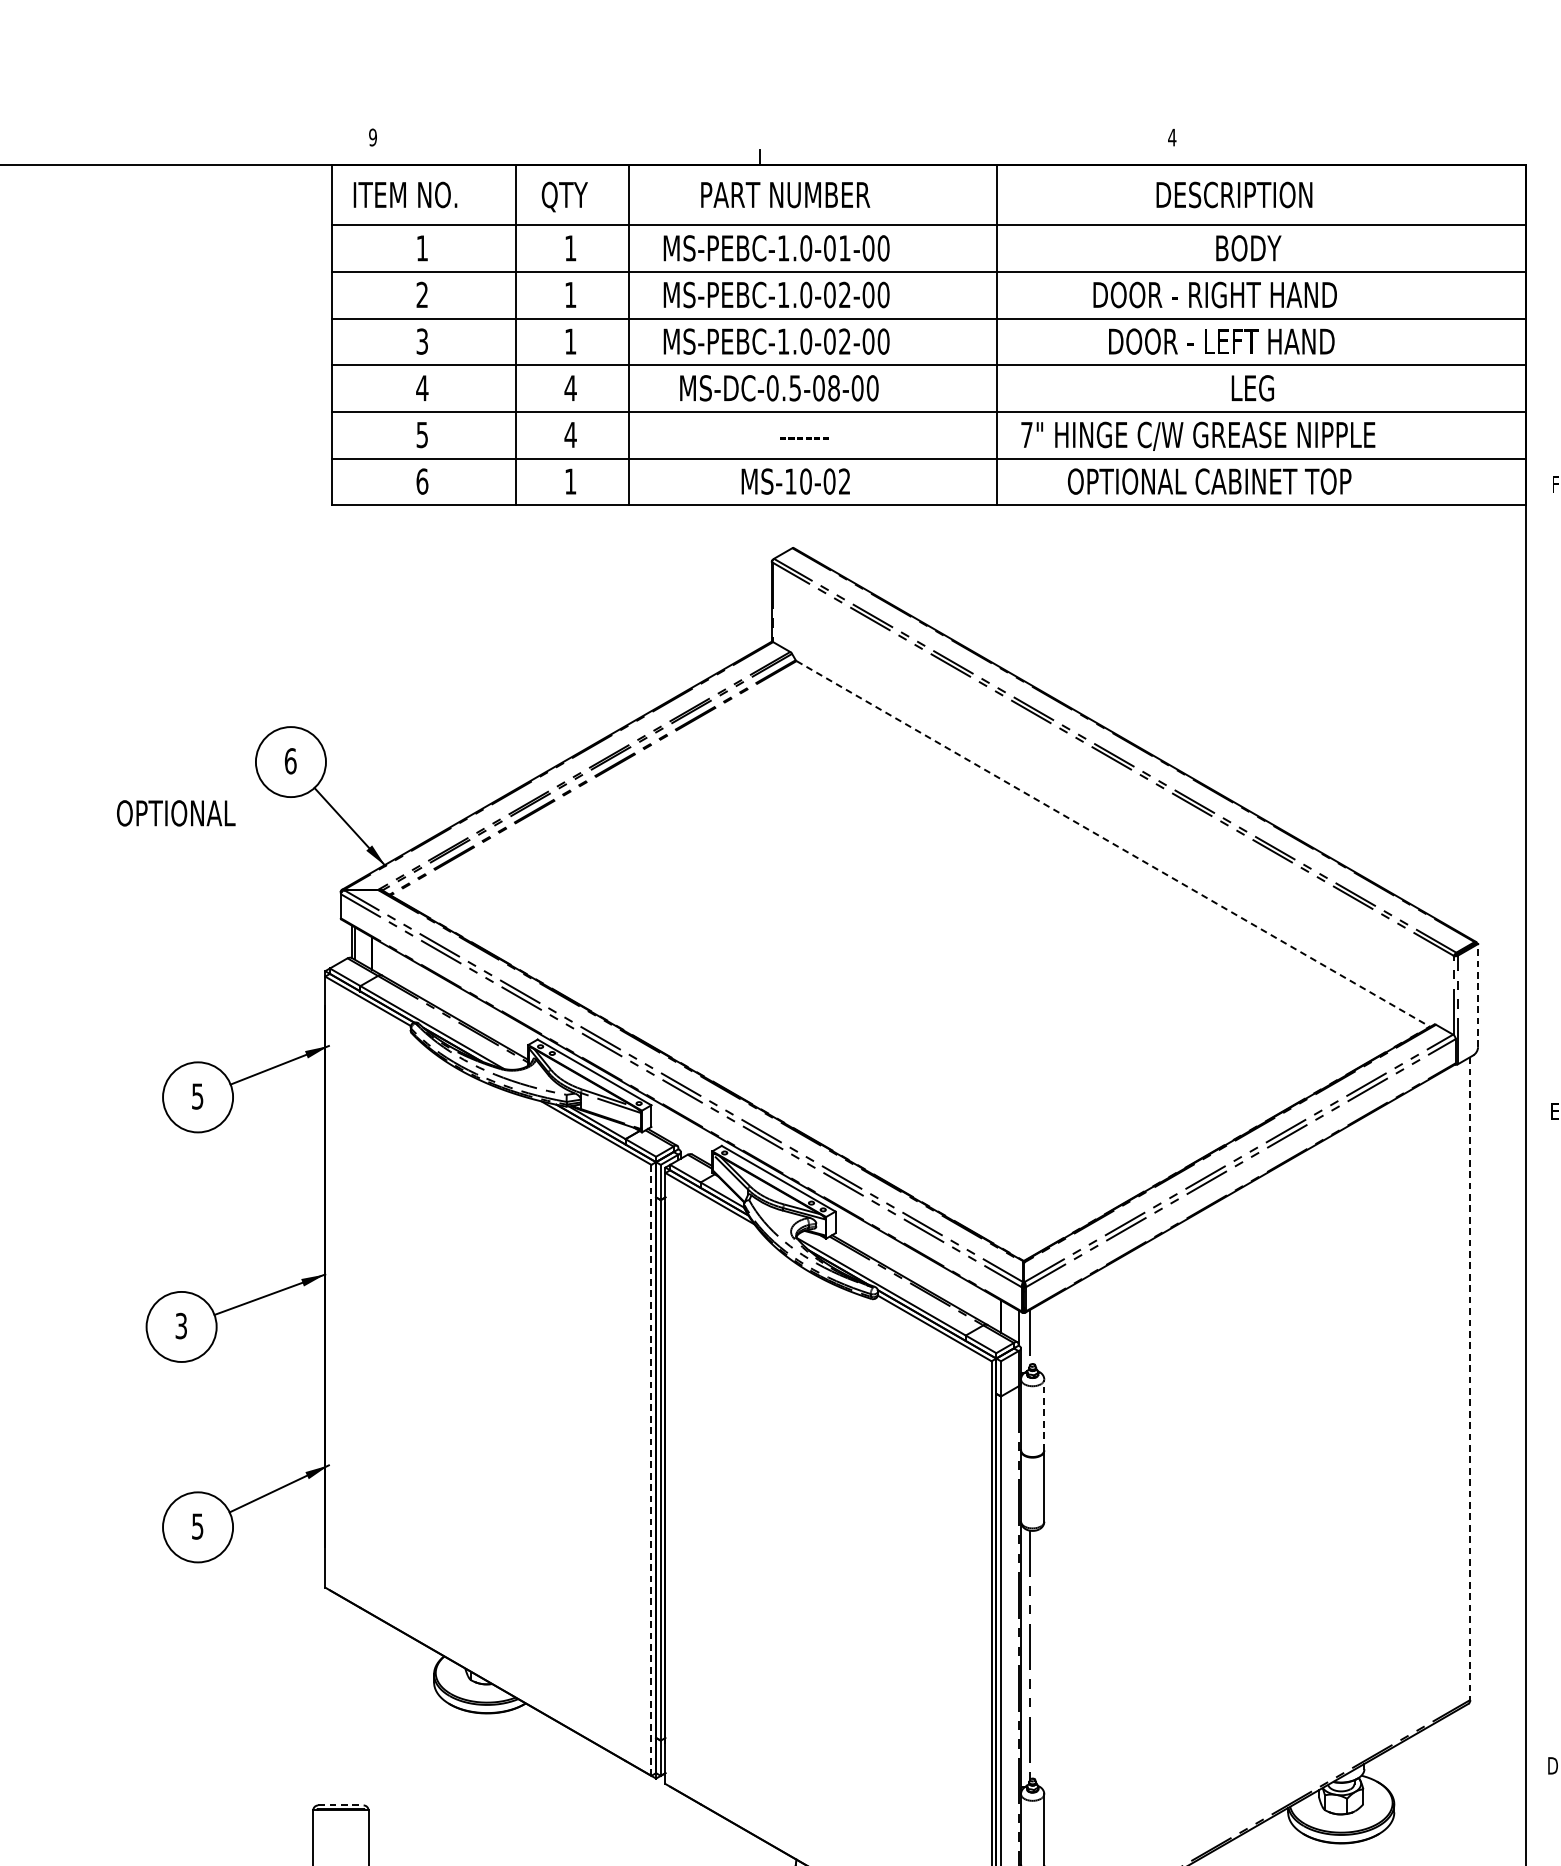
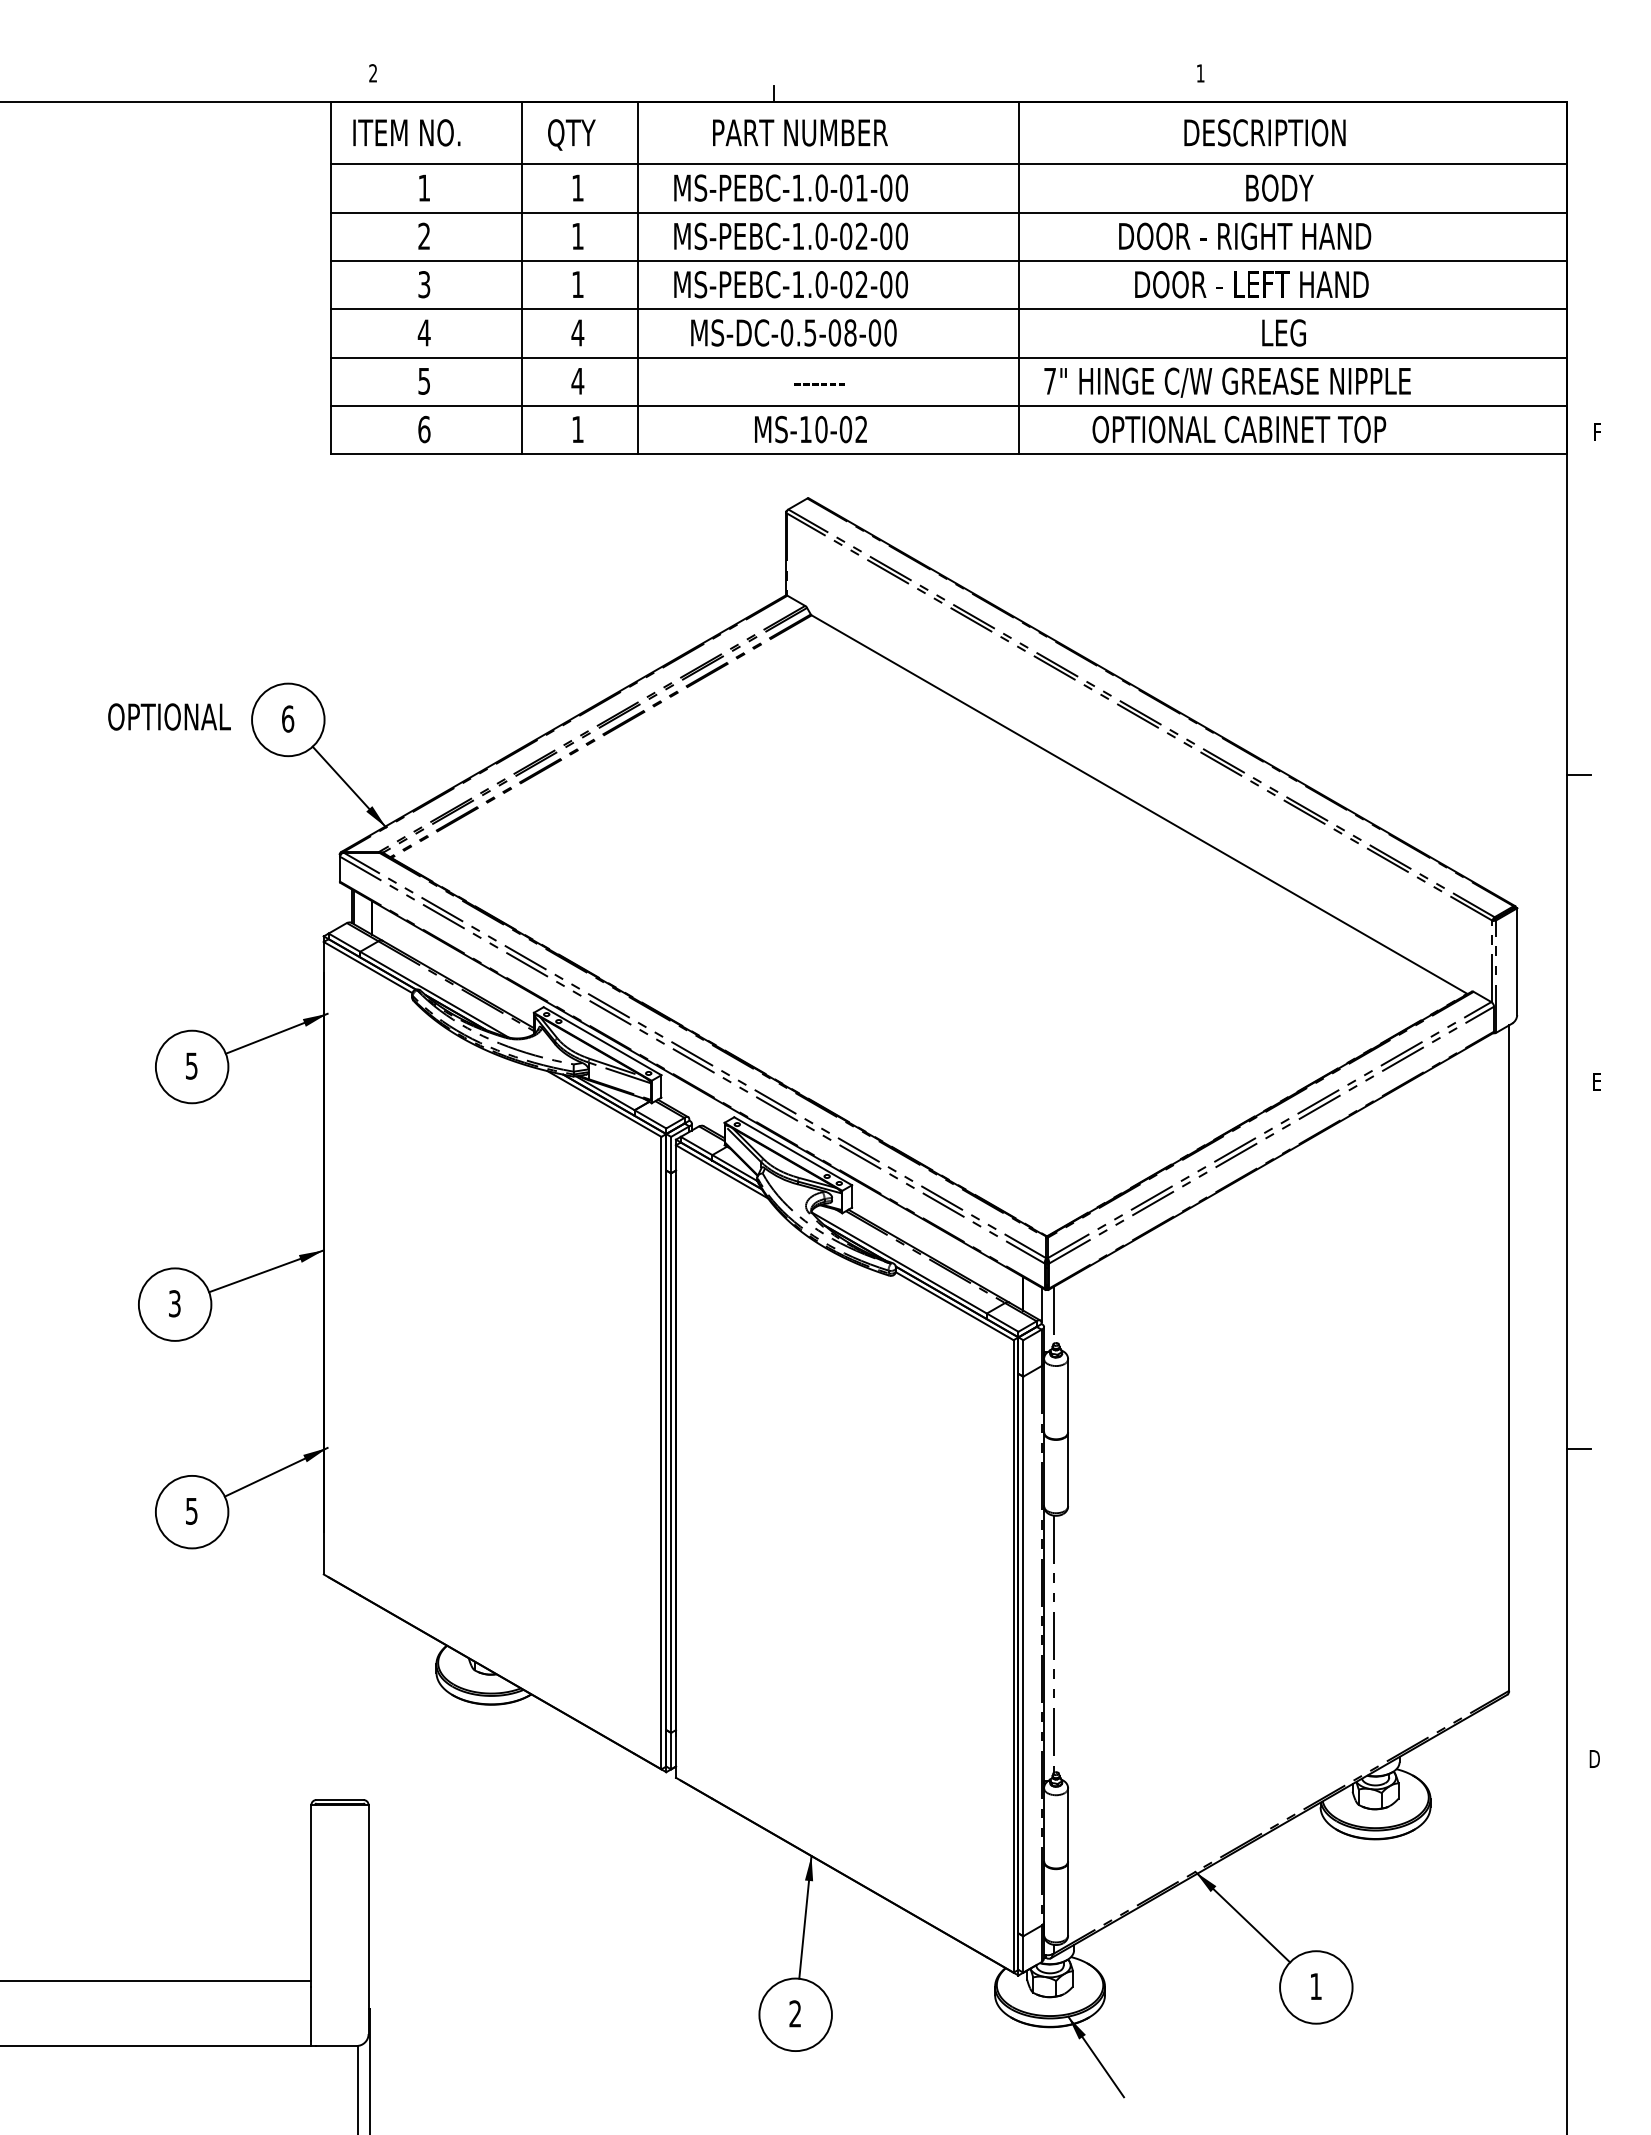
text: (373, 137) -> (373, 73), 9 -> 2
text: (1172, 137) -> (1200, 73), 4 -> 1
text: (176, 812) -> (169, 716), moved
line: (1538, 815) -> (1579, 775), added
line: (1113, 843) -> (1139, 804), dashed -> solid
line: (1478, 995) -> (1517, 961), dashed -> solid
line: (1470, 1378) -> (1509, 1358), dashed -> solid
line: (1044, 1414) -> (1068, 1395), dashed -> solid
line: (1538, 1465) -> (1579, 1448), added
line: (651, 1470) -> (661, 1453), dashed -> solid
line: (341, 1804) -> (340, 1799), dashed -> solid

